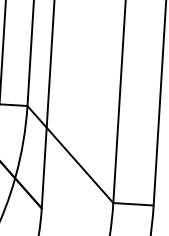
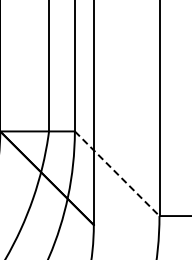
line: (70, 154) -> (117, 173), solid -> dashed

